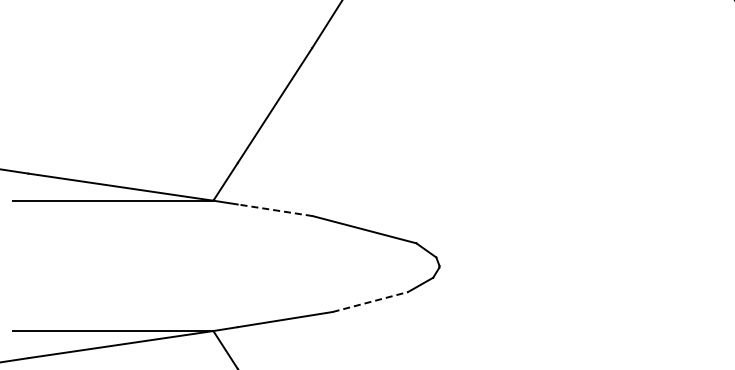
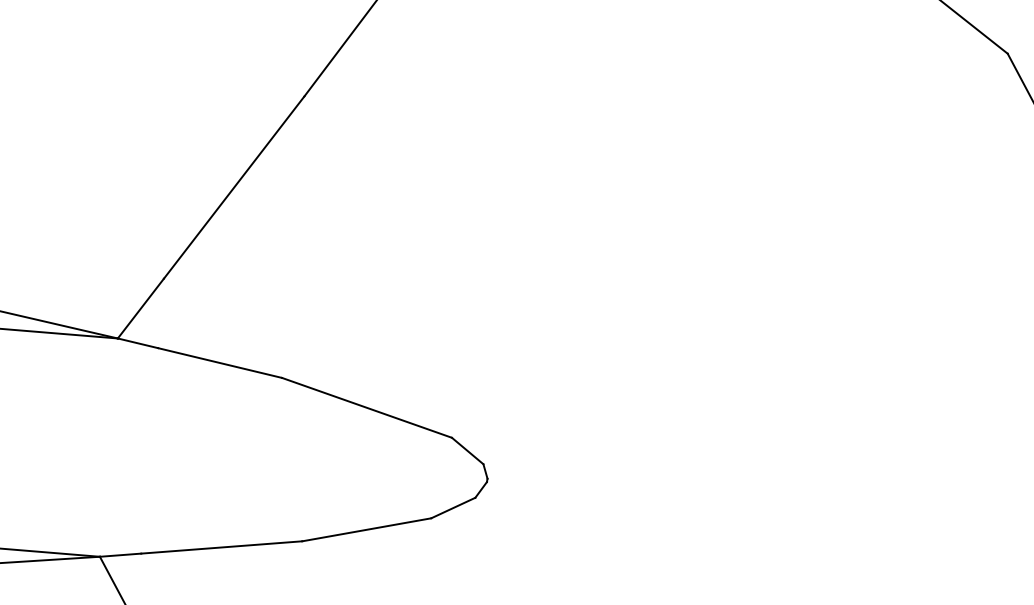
line: (275, 210) -> (220, 363), dashed -> solid
line: (370, 302) -> (366, 530), dashed -> solid

